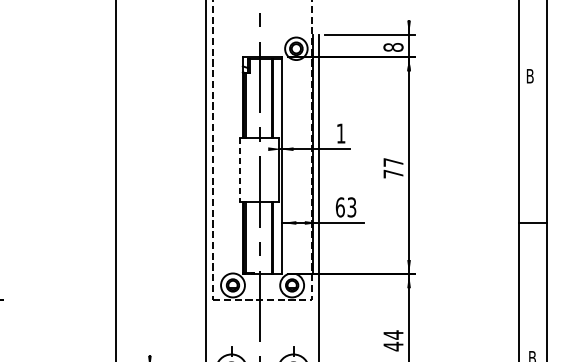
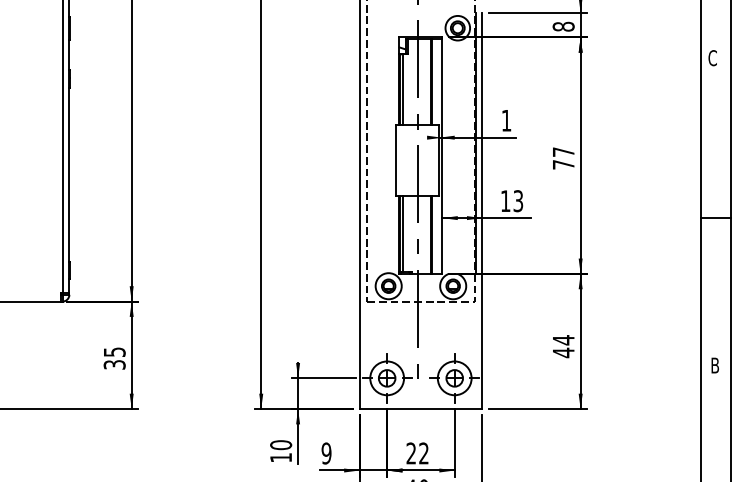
text: (530, 76) -> (712, 58), B -> C
line: (240, 170) -> (396, 160), dashed -> solid
text: (340, 207) -> (505, 201), 63 -> 13

